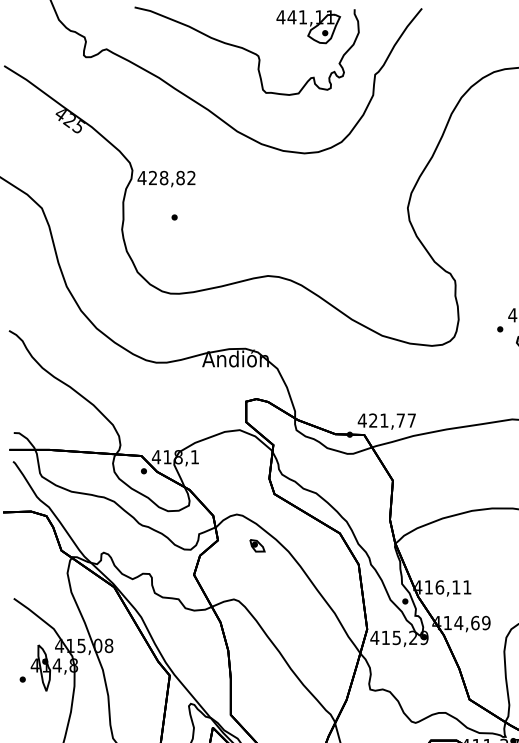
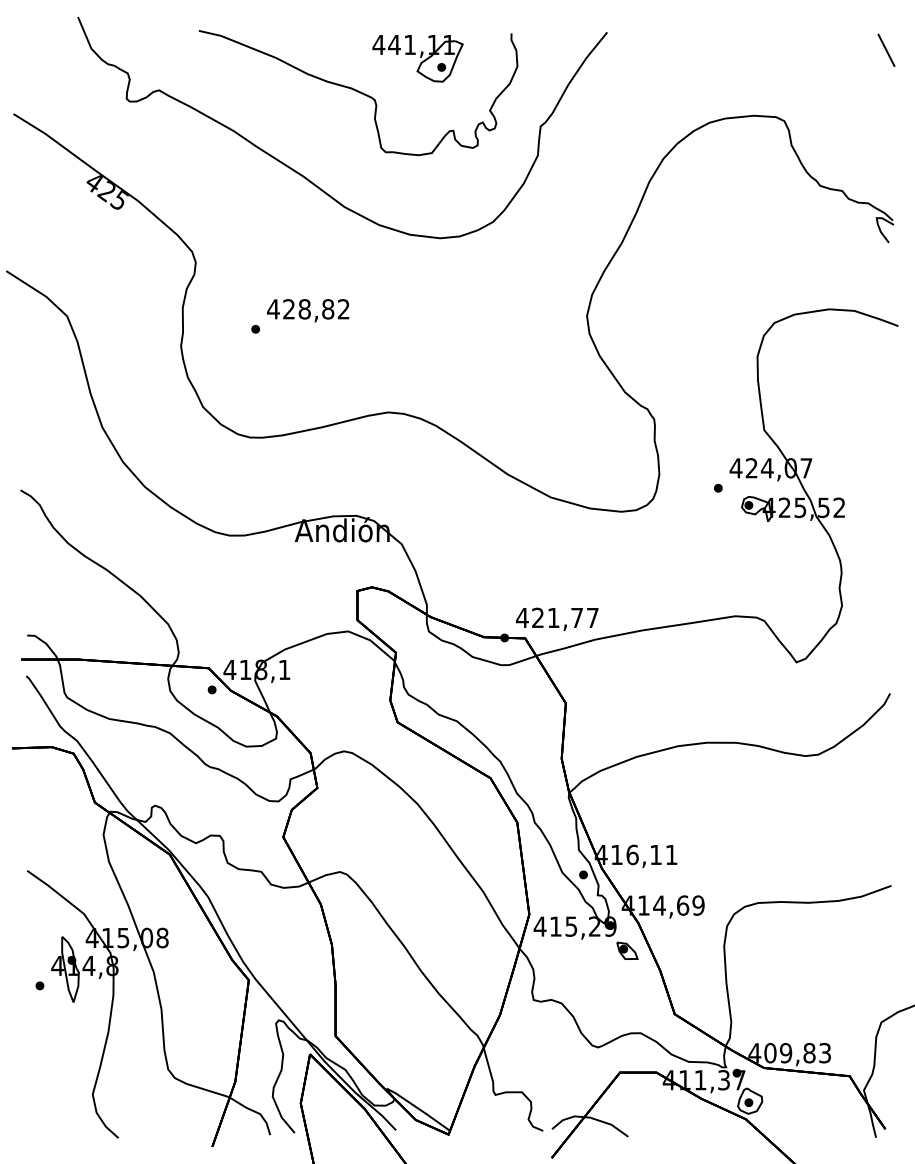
part: (308, 26) -> (417, 58), moved
text: (166, 178) -> (308, 310), moved
part: (257, 545) -> (627, 950), moved

